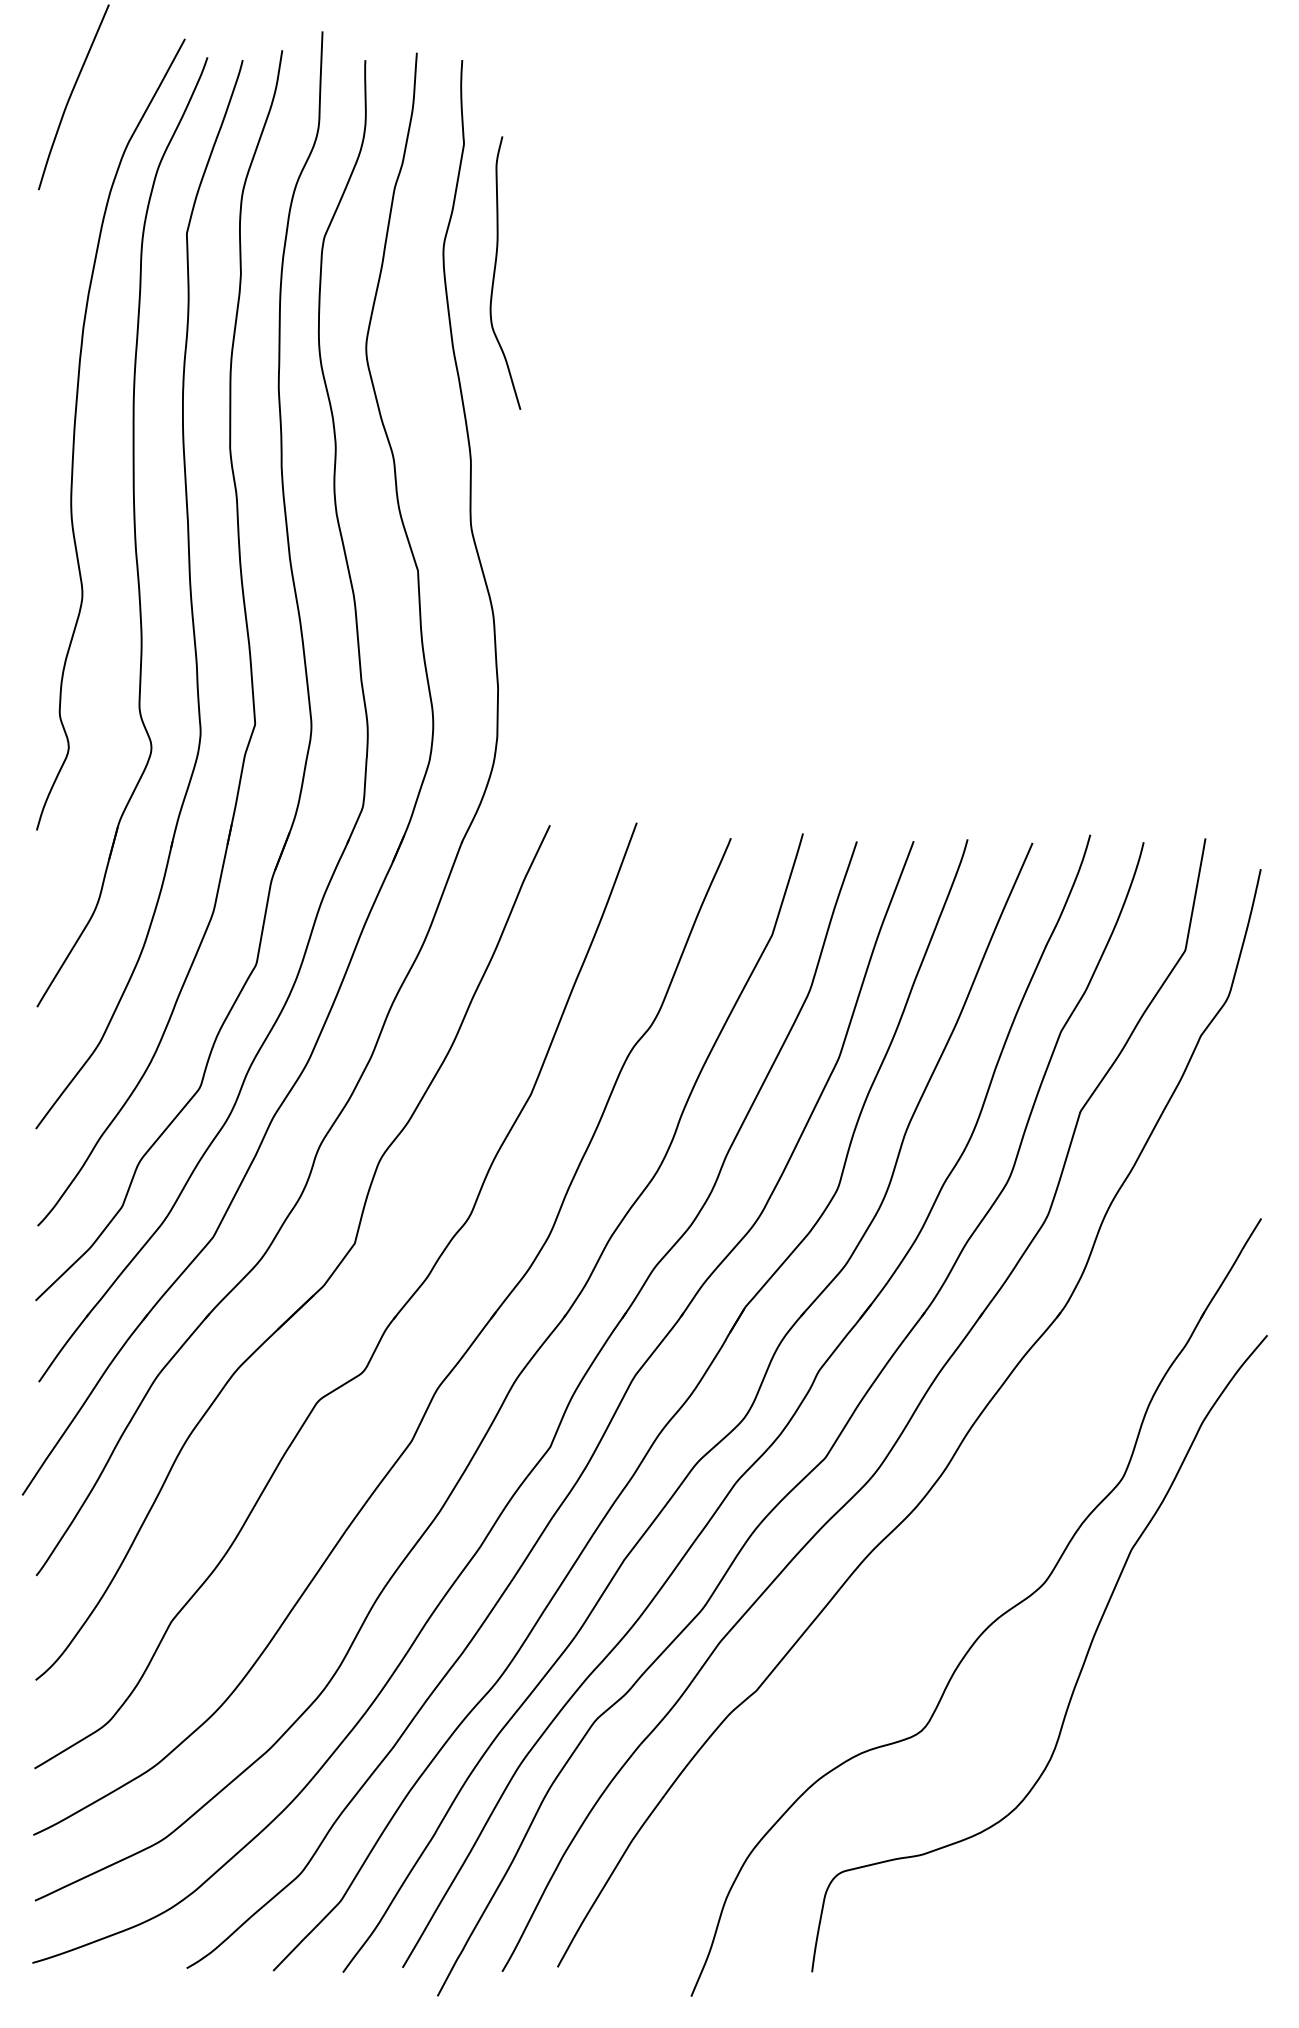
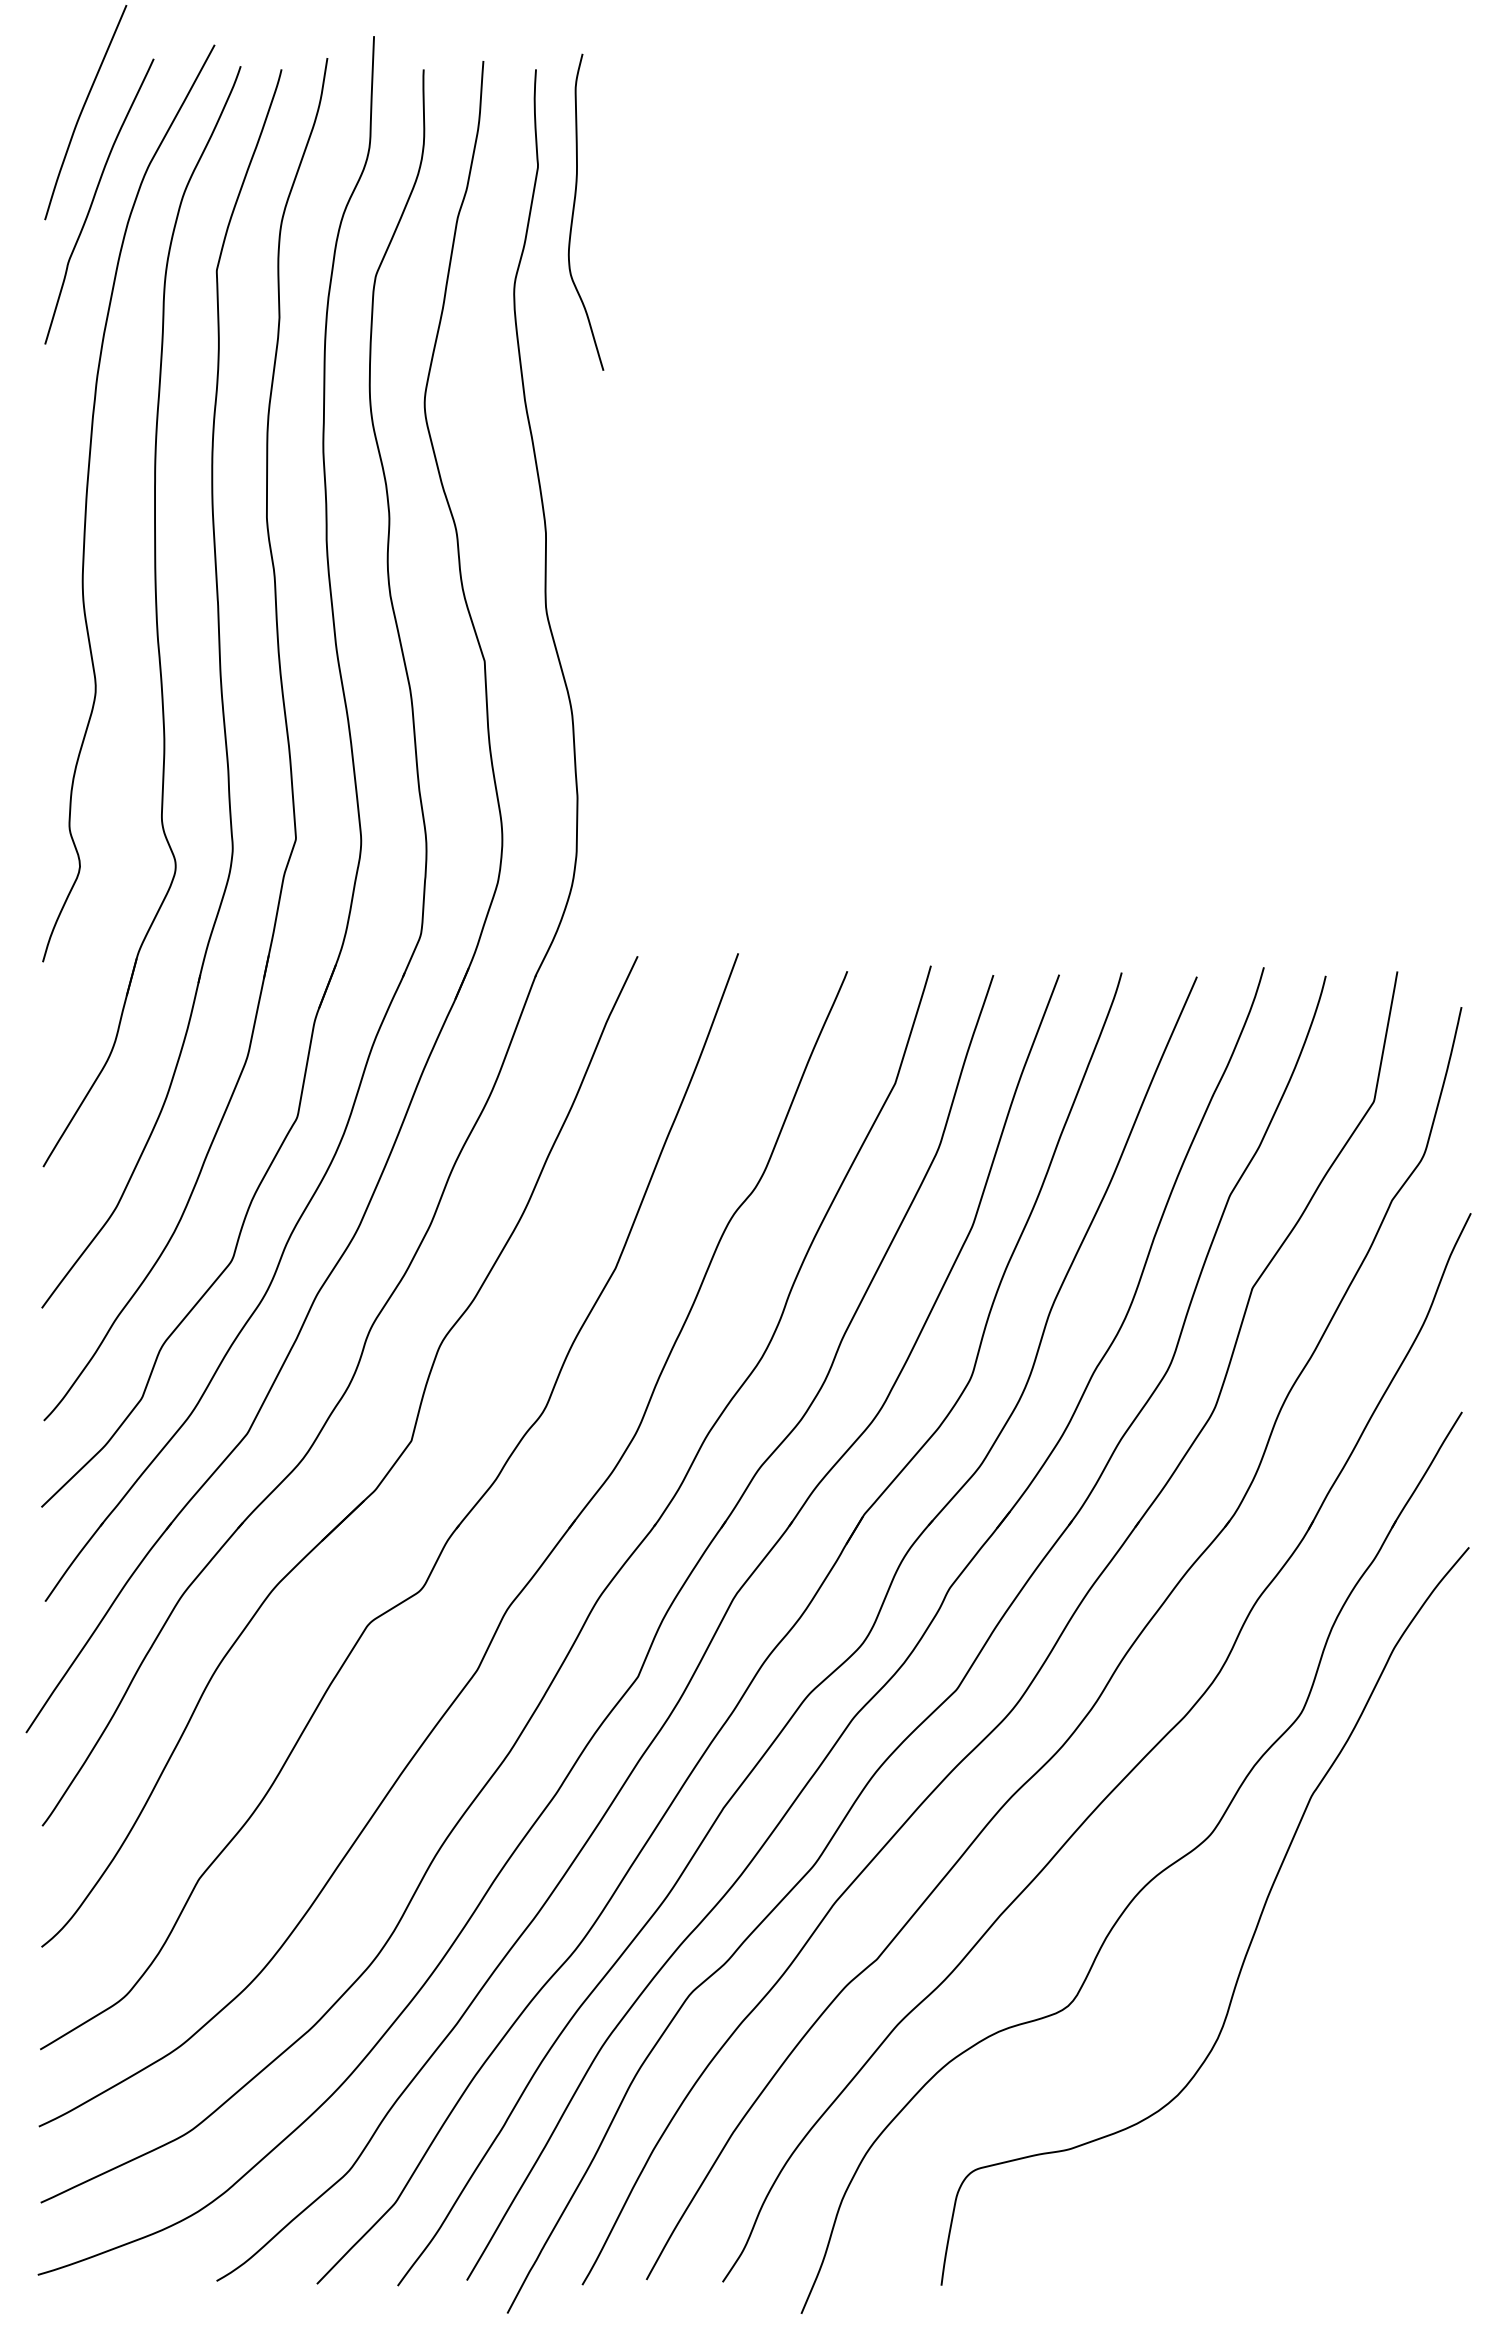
curve: (81, 172) -> (94, 199), added
curve: (495, 272) -> (574, 211), moved
part: (970, 1532) -> (1125, 1775), added

